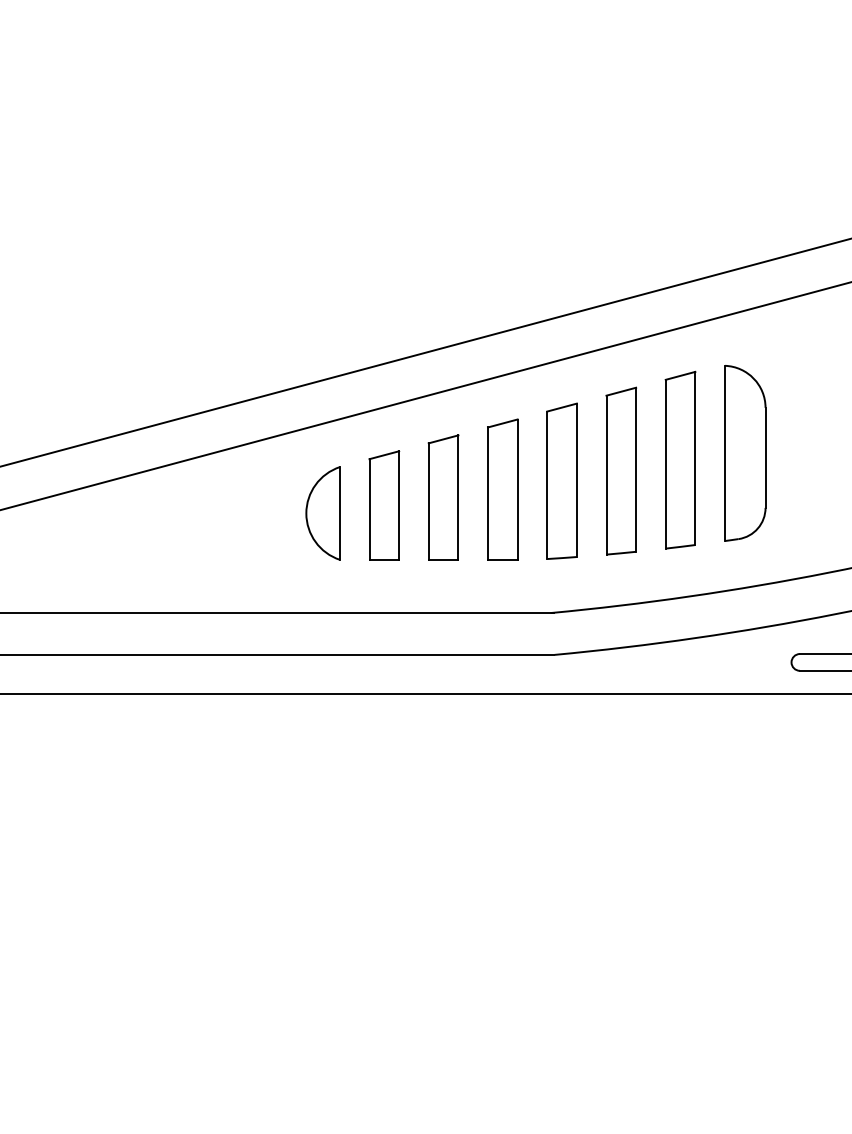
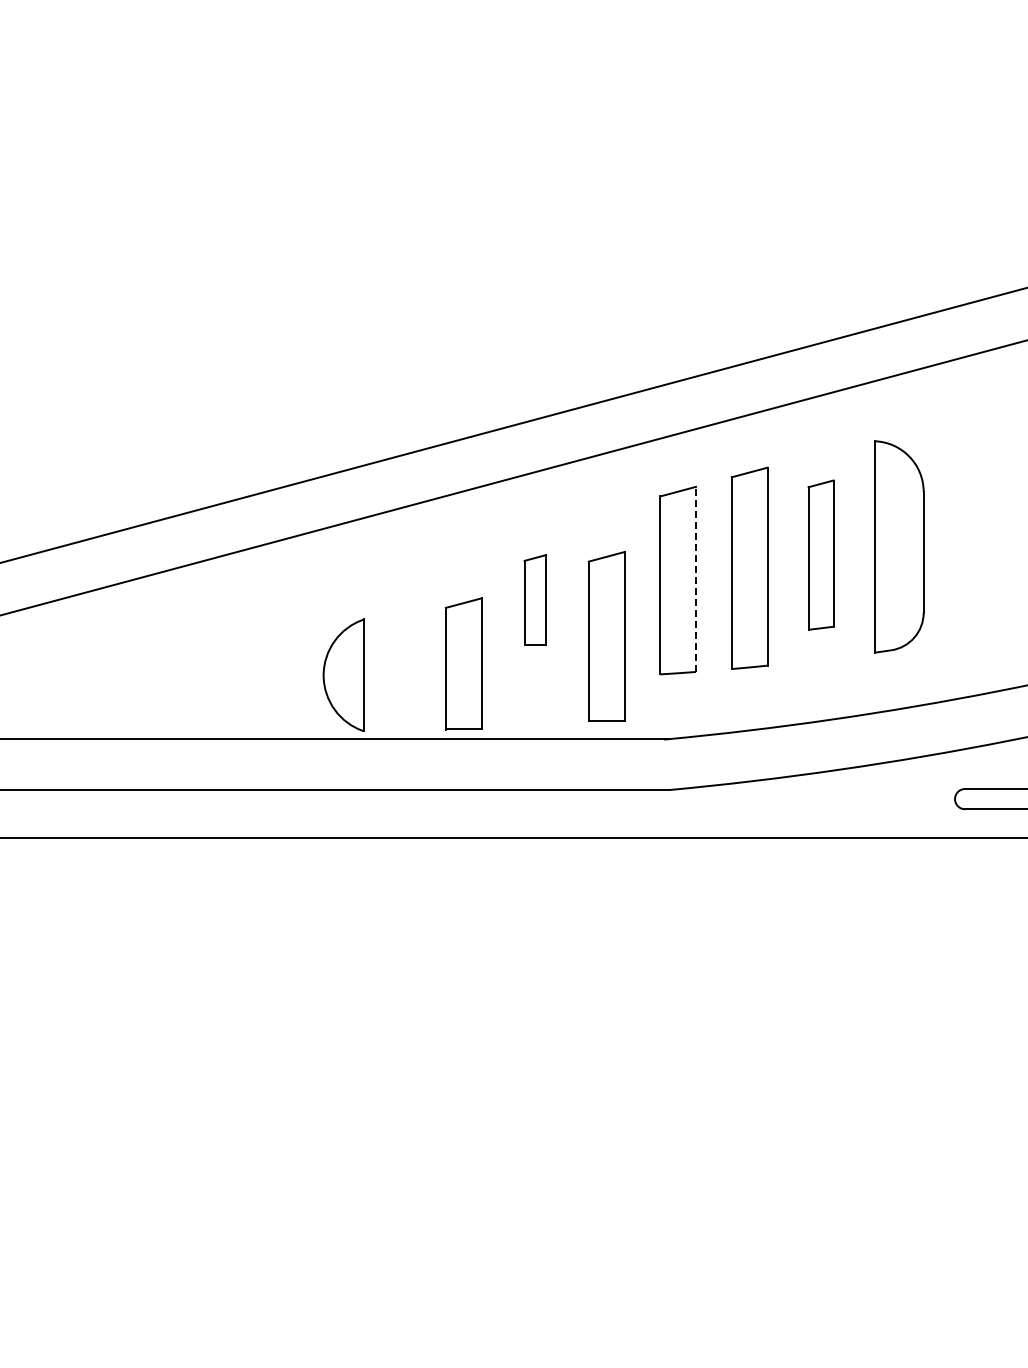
part: (680, 459) -> (820, 554), size x0.7
line: (577, 480) -> (696, 579), solid -> dashed
part: (502, 489) -> (606, 636), moved
part: (443, 496) -> (535, 599), size x0.6
part: (384, 505) -> (463, 663), moved
part: (322, 512) -> (343, 674), moved

